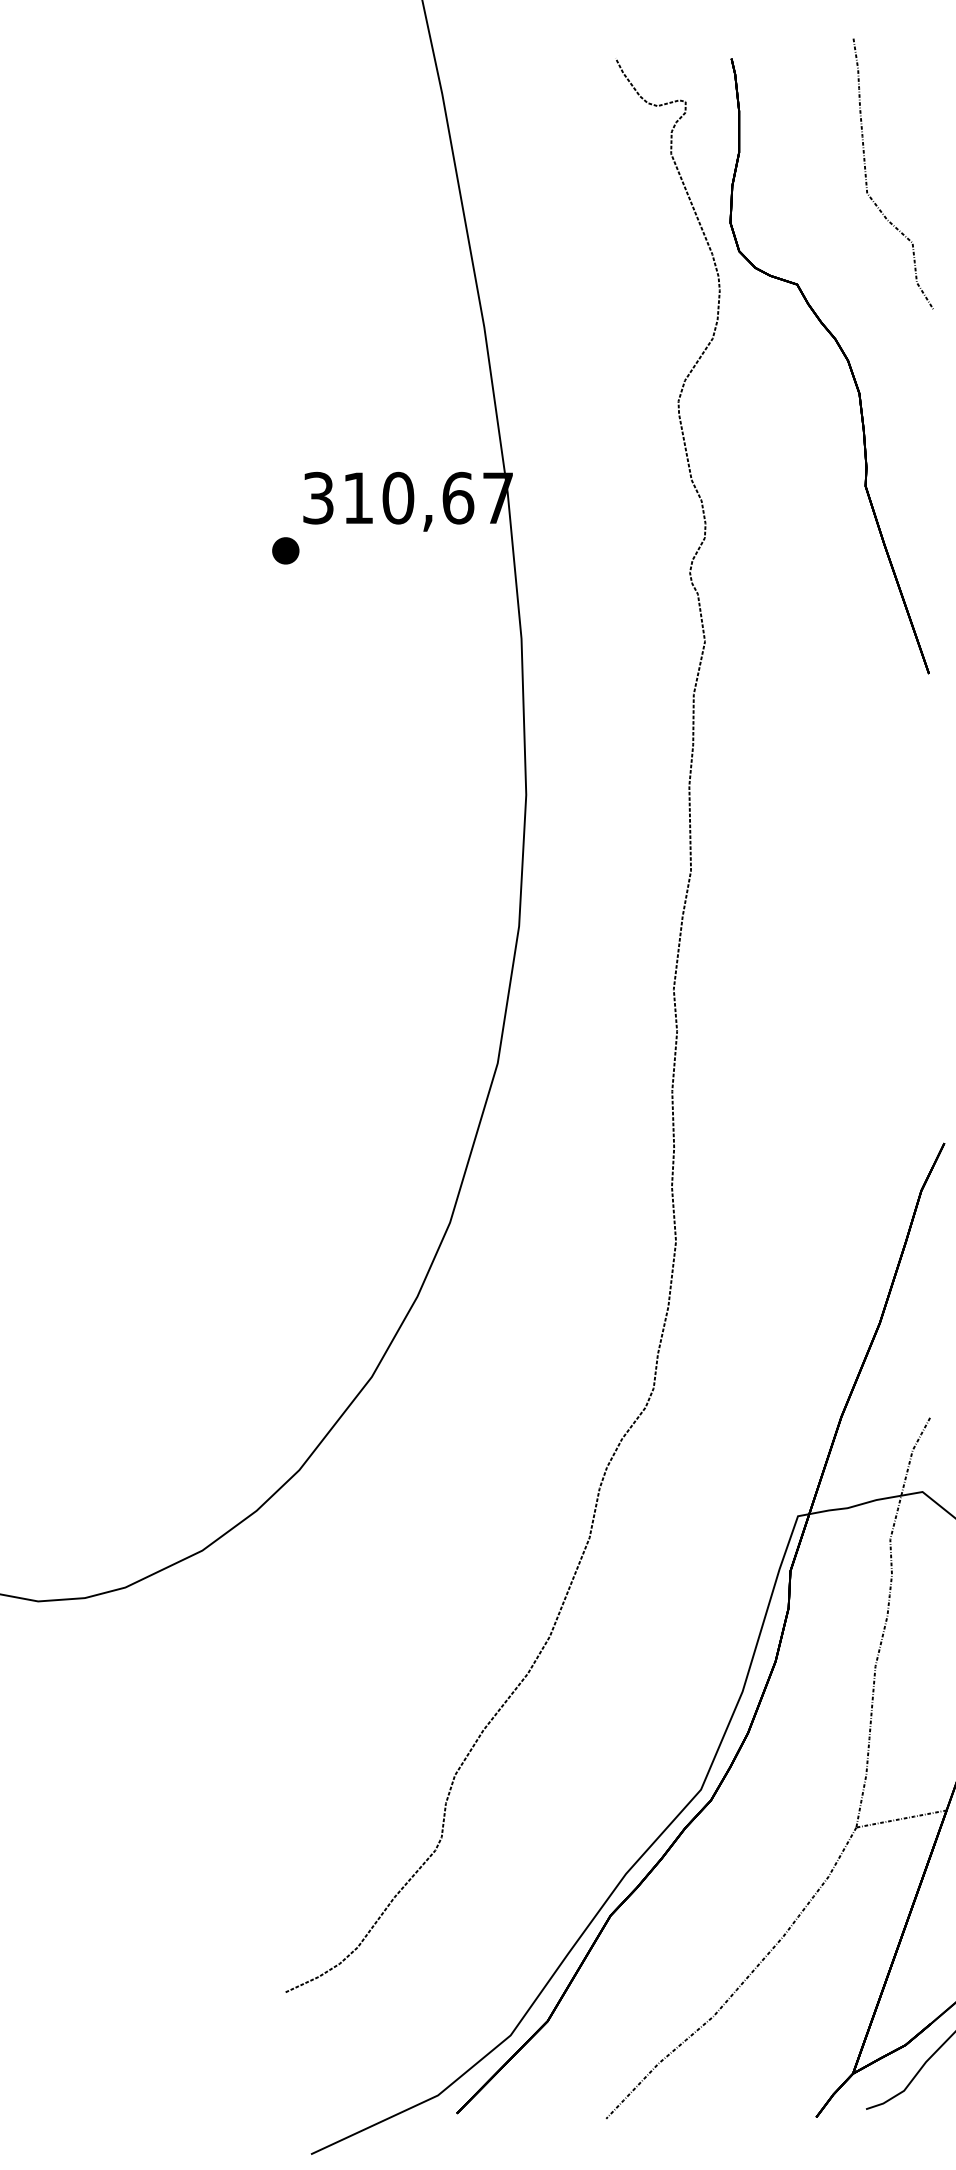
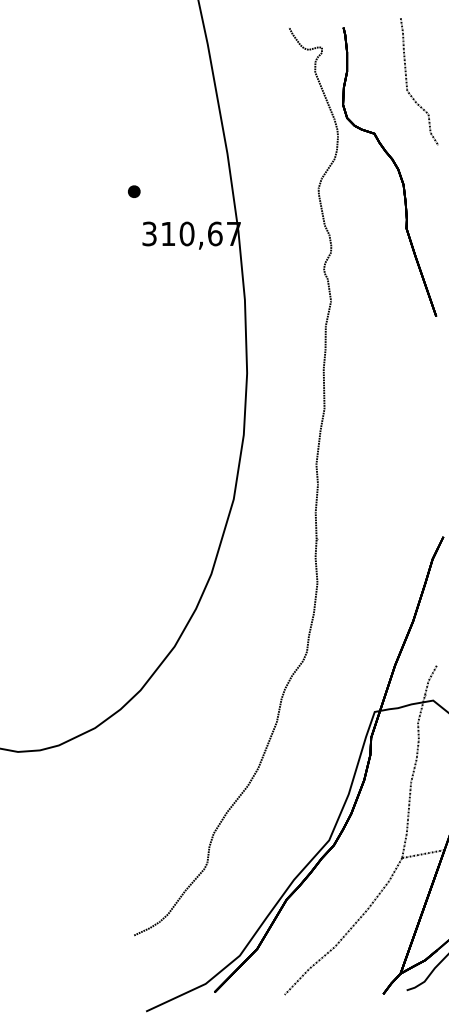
part: (286, 550) -> (134, 191), moved

